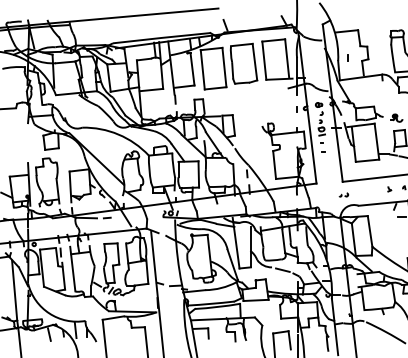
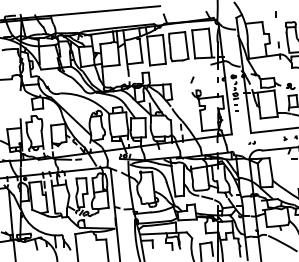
line: (347, 57) -> (275, 14), moved
line: (380, 61) -> (278, 44), added
line: (262, 109) -> (192, 80), added

